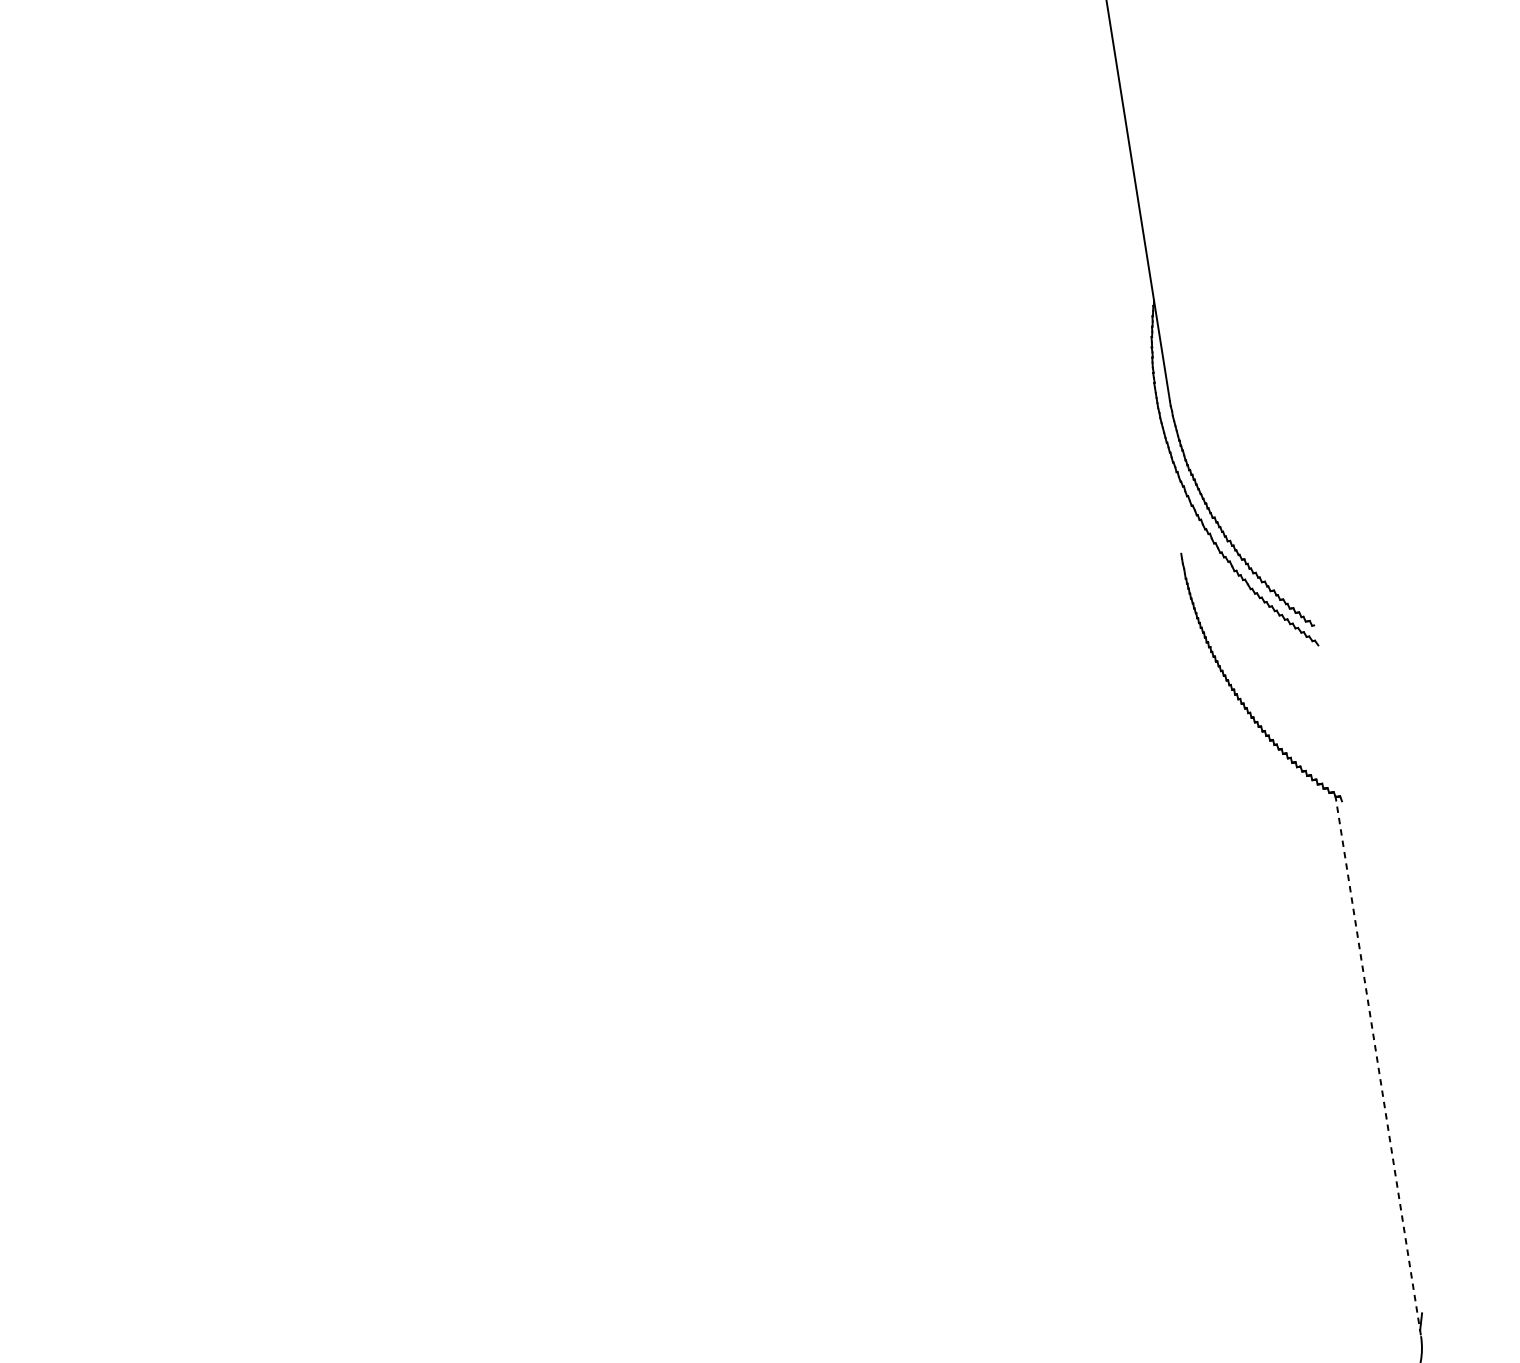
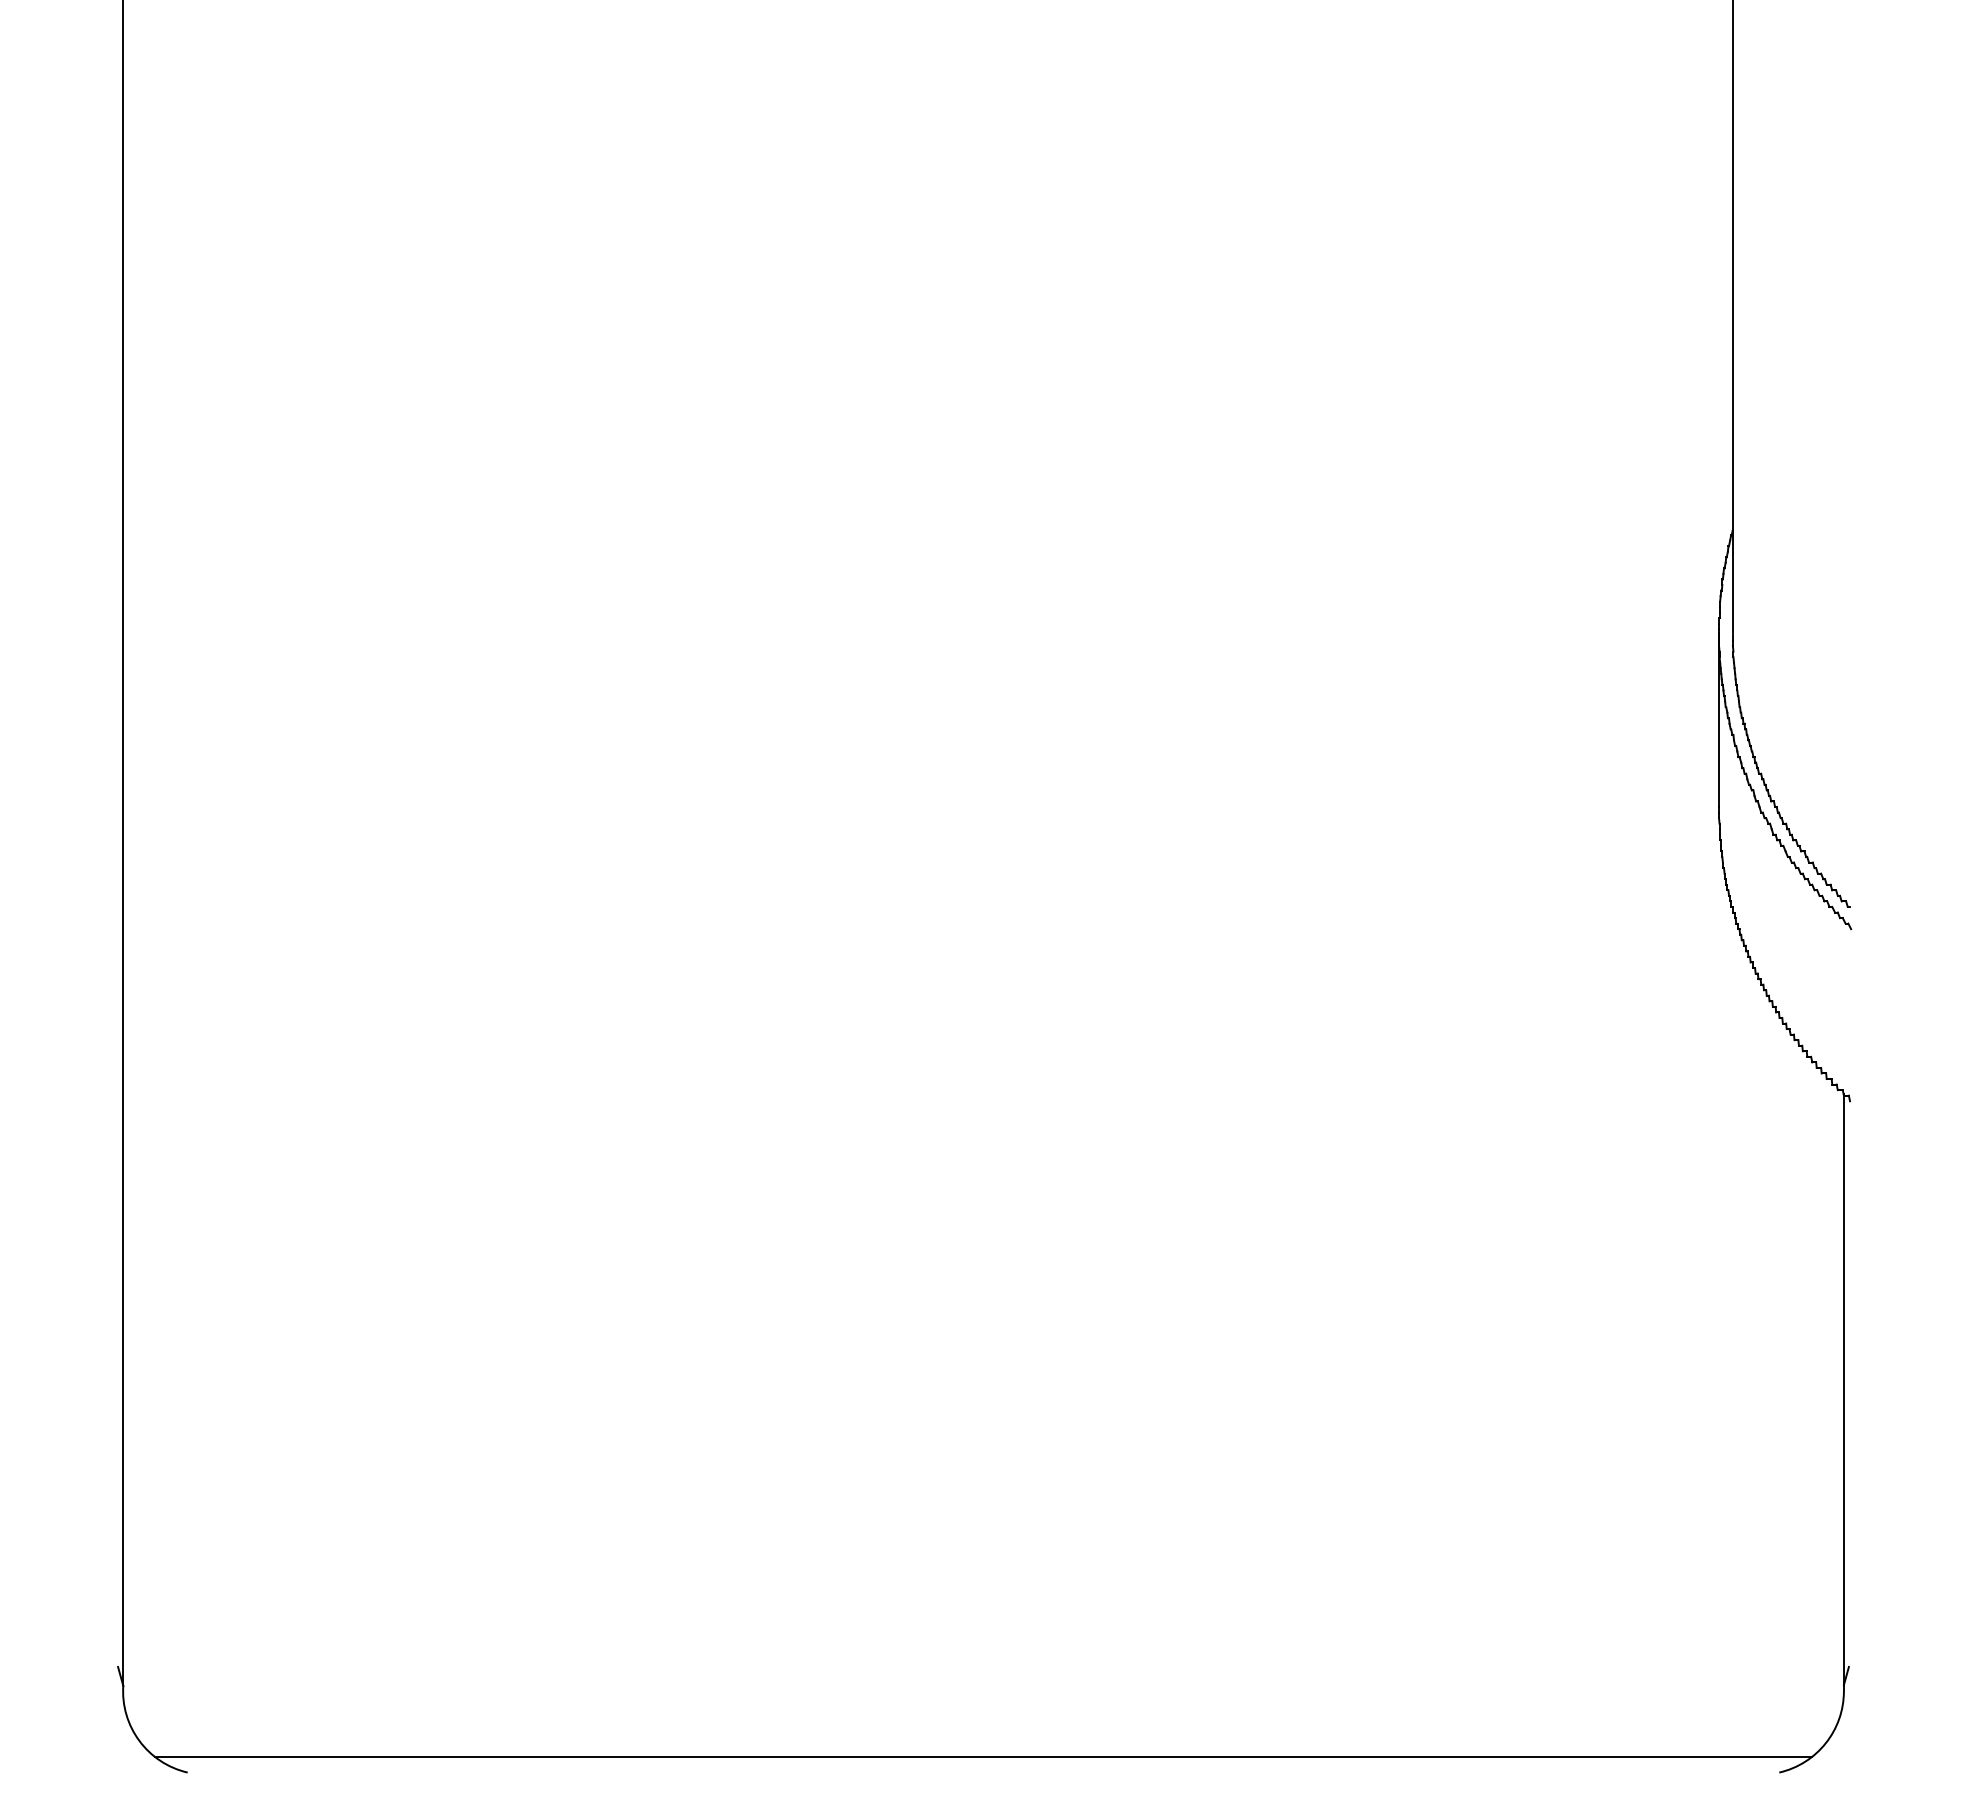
line: (1169, 474) -> (1719, 719), added
line: (1377, 1065) -> (1843, 1392), dashed -> solid

